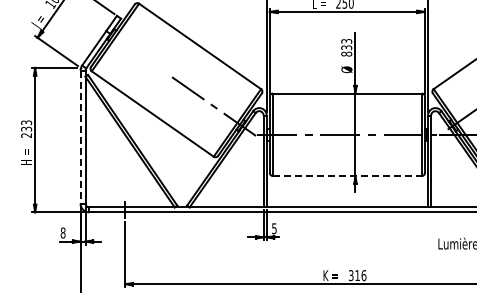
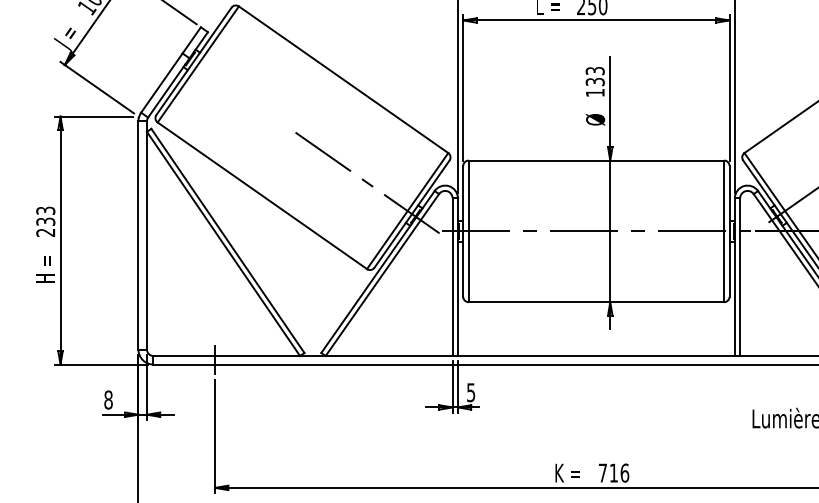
text: (346, 53) -> (594, 91), 833 -> 133
line: (80, 137) -> (138, 236), dashed -> solid
line: (347, 176) -> (596, 302), dashed -> solid
text: (350, 275) -> (601, 472), 316 -> 716

